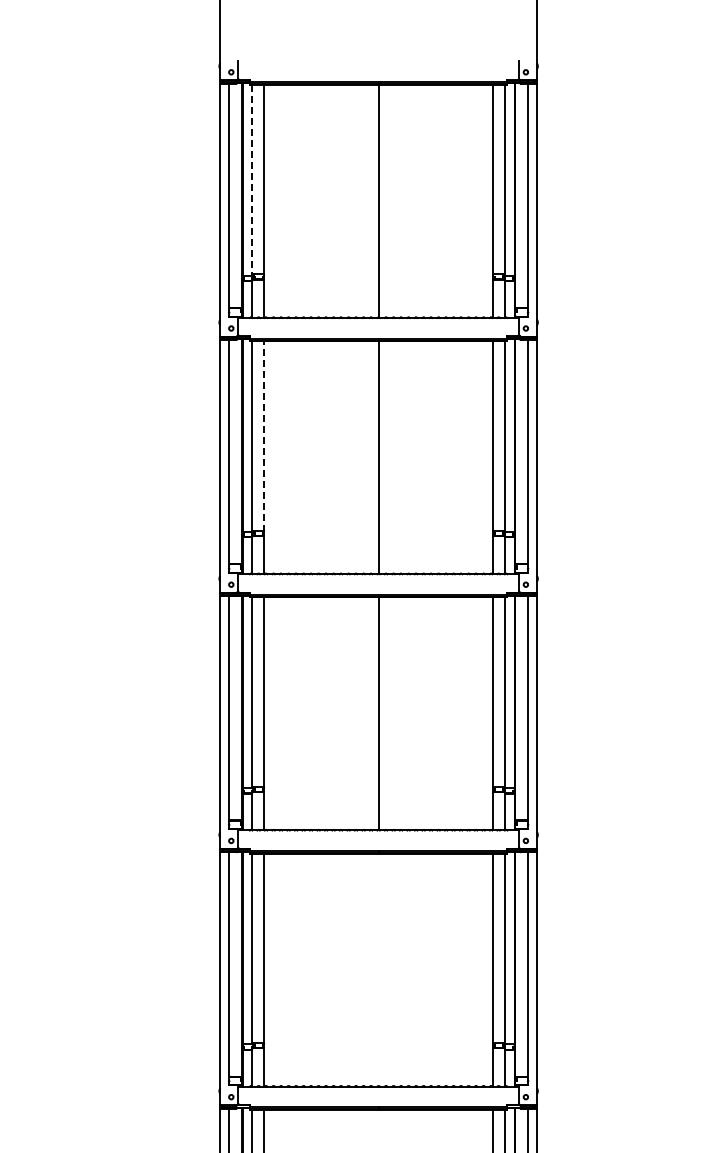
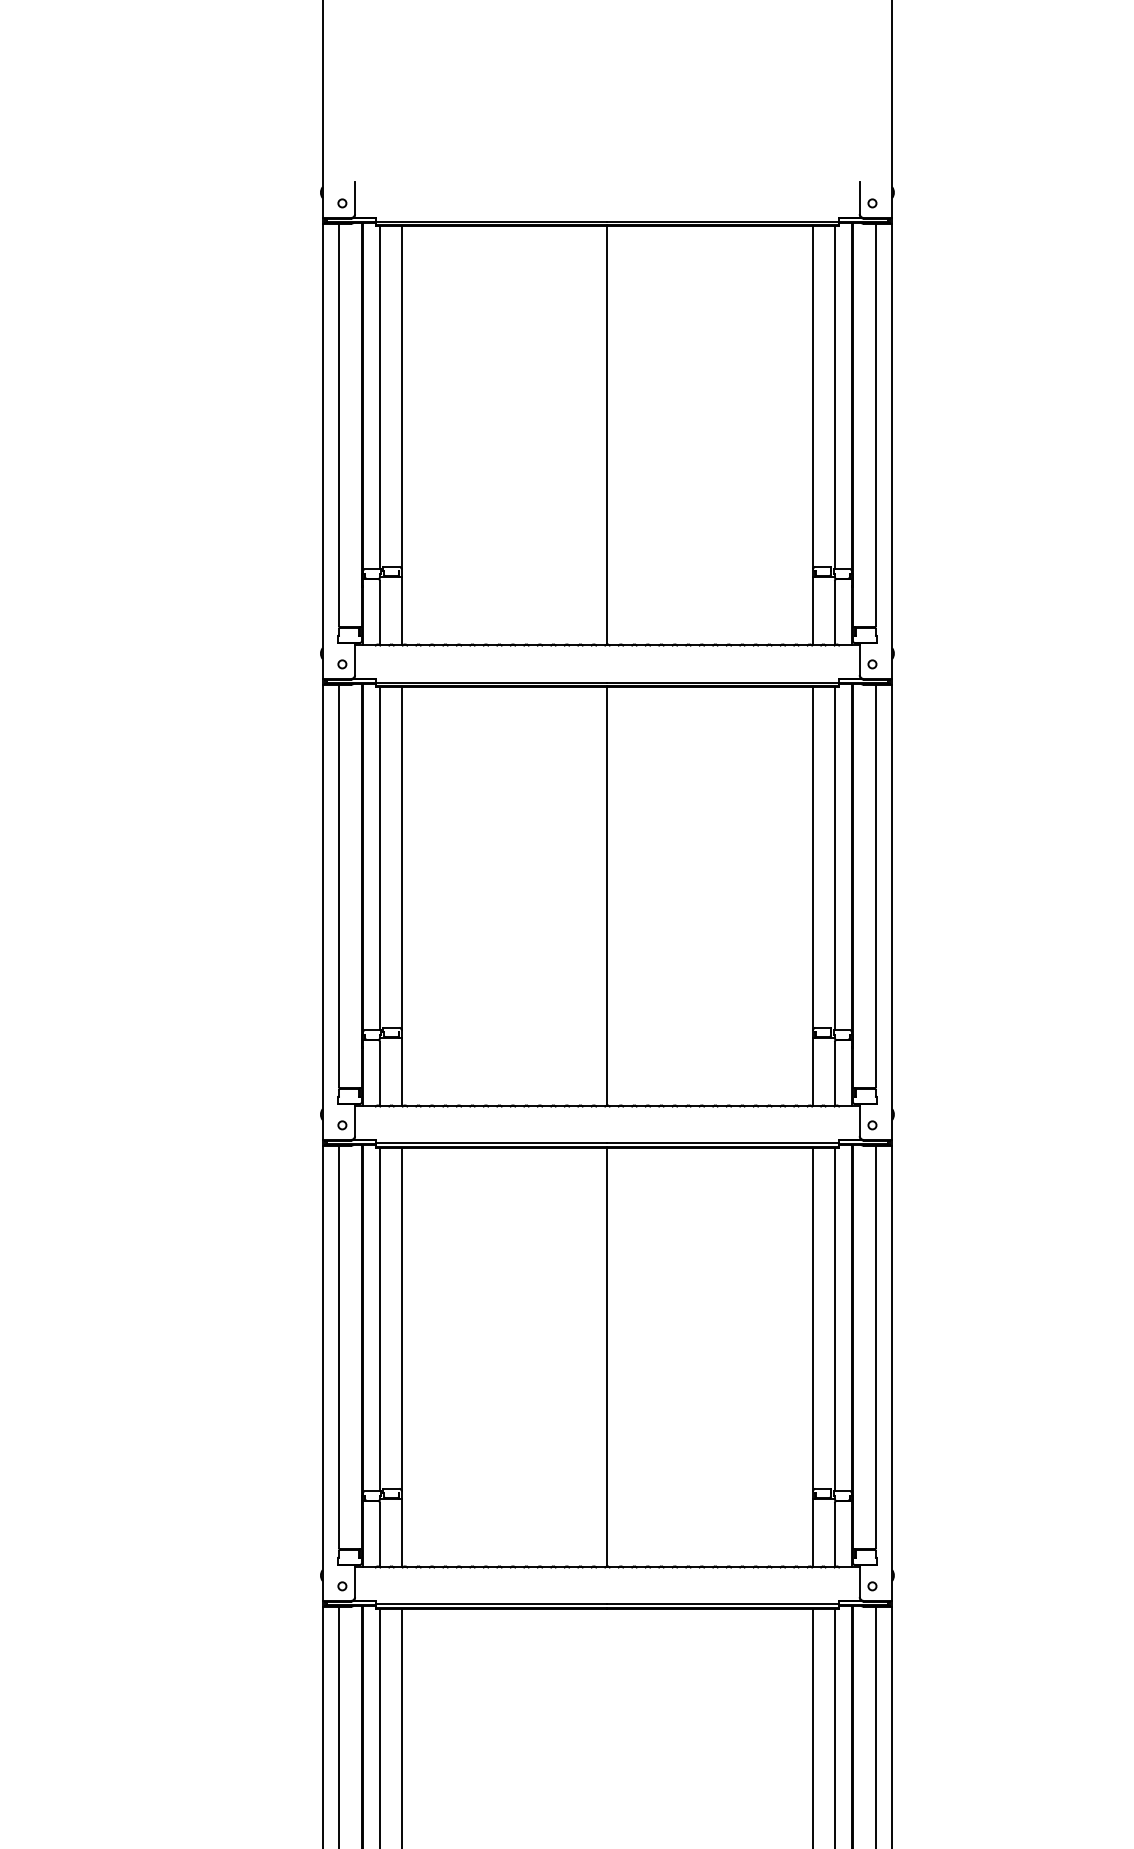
line: (252, 180) -> (380, 398), dashed -> solid
line: (264, 435) -> (402, 856), dashed -> solid

